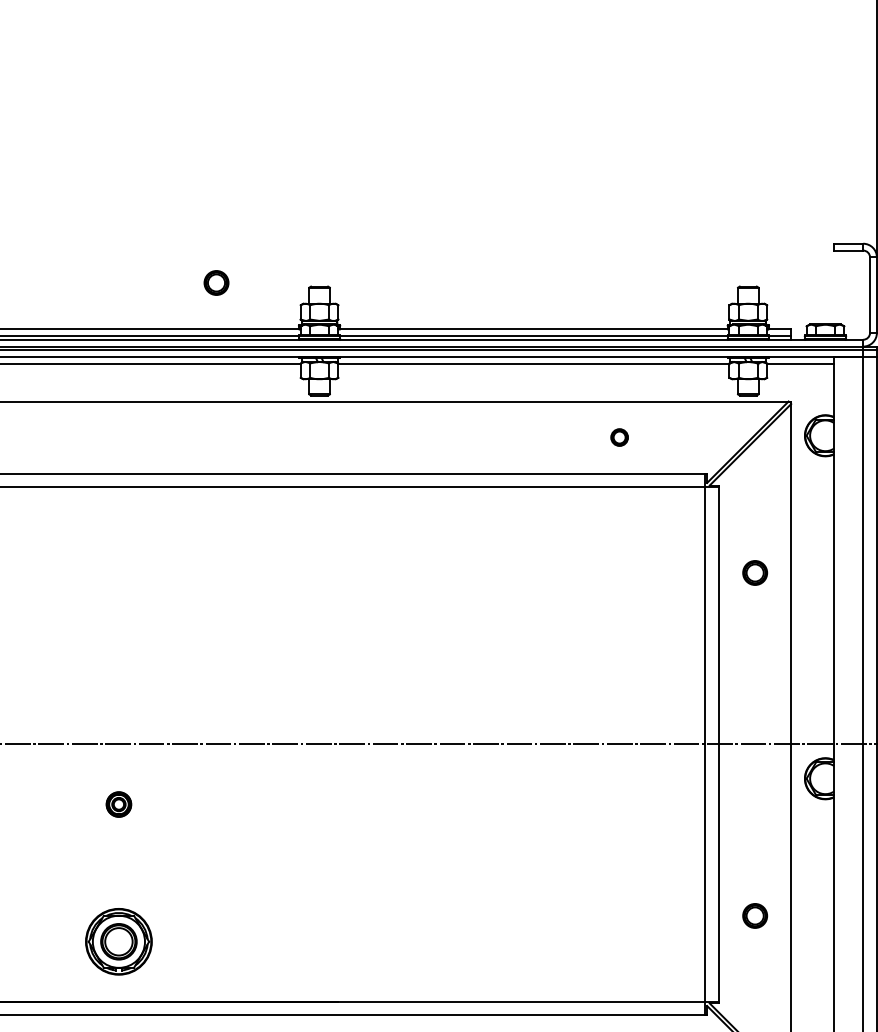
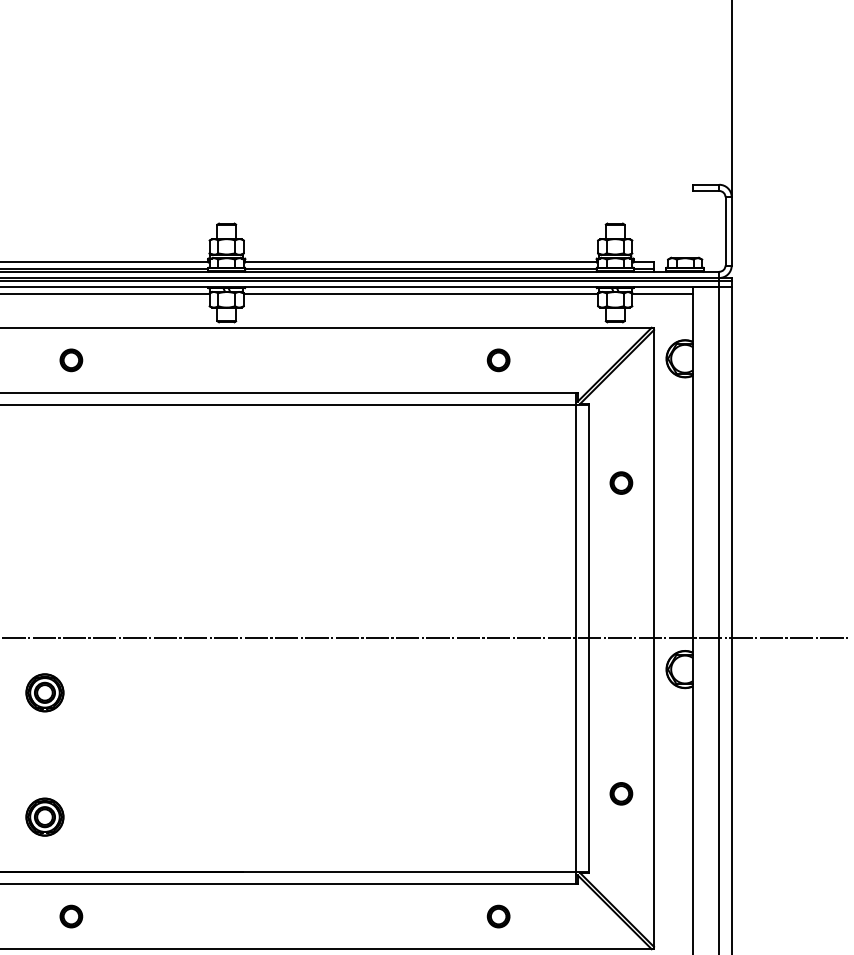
part: (216, 283) -> (71, 360), moved
part: (619, 437) -> (498, 360), size x1.43
part: (118, 804) -> (44, 692), size x1.67
part: (118, 940) -> (44, 816), size x0.62

